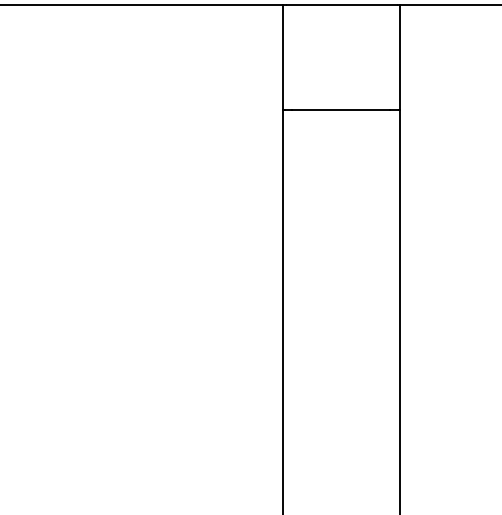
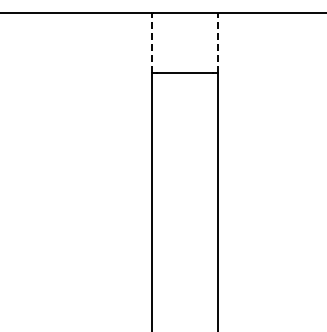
line: (282, 57) -> (151, 43), solid -> dashed
line: (399, 57) -> (218, 43), solid -> dashed

